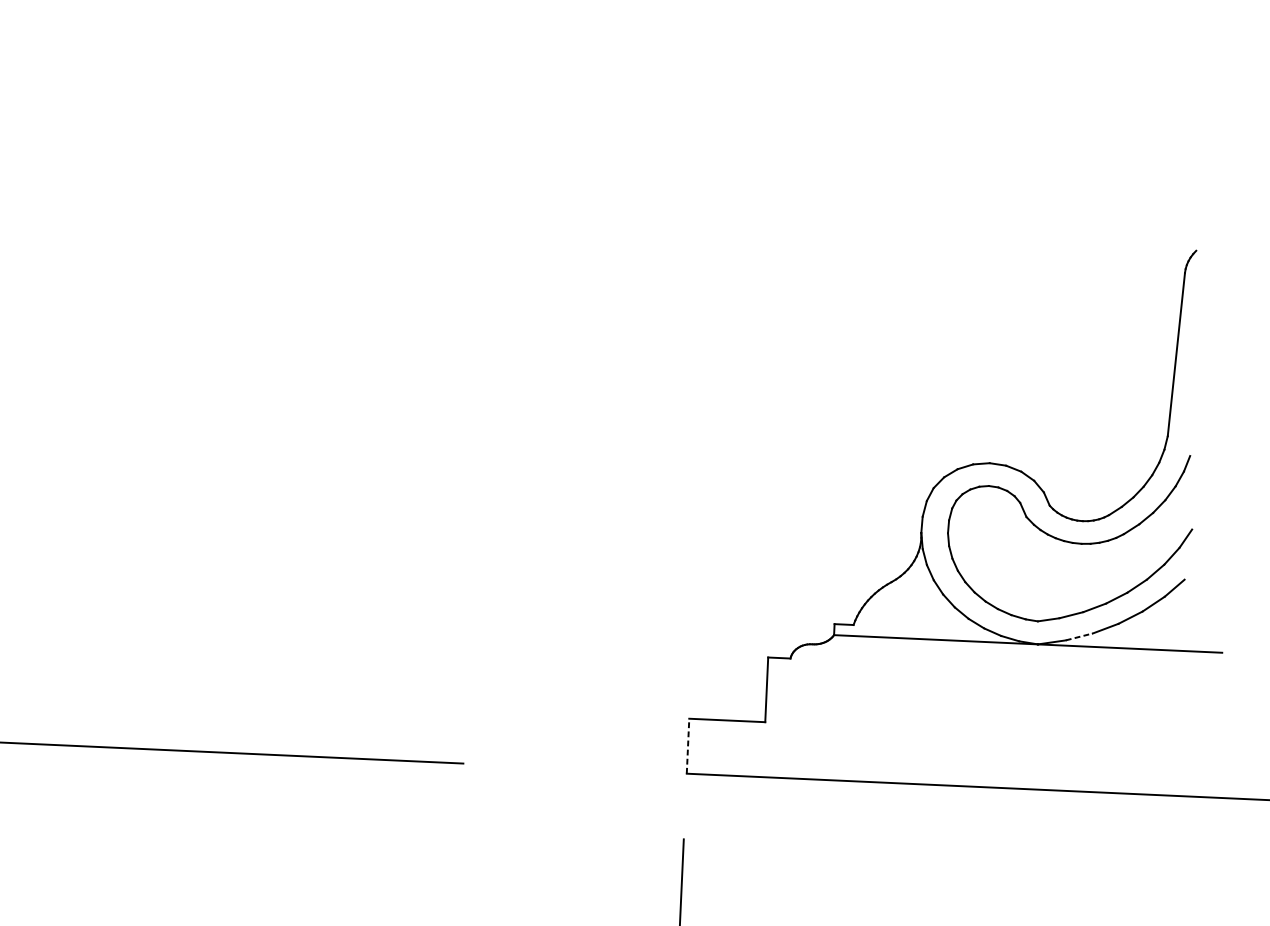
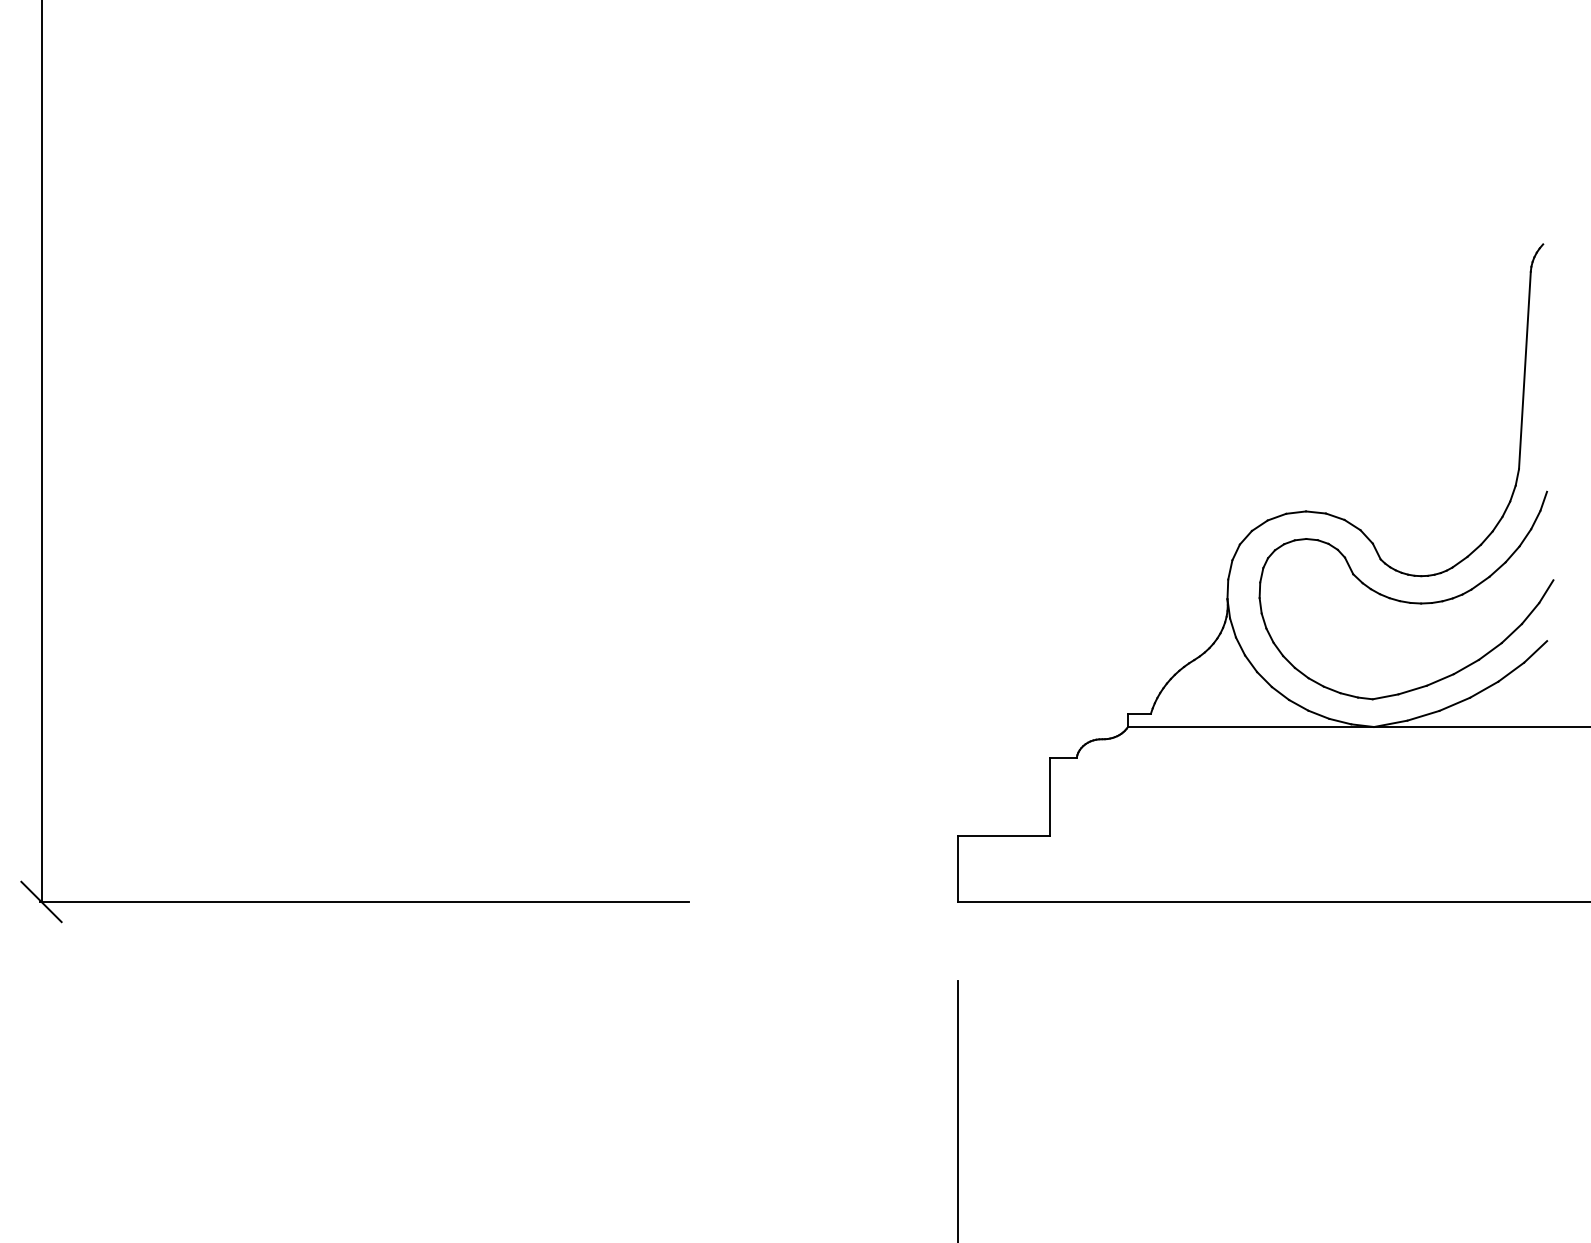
line: (1079, 636) -> (1423, 715), dashed -> solid
line: (688, 745) -> (958, 868), dashed -> solid

